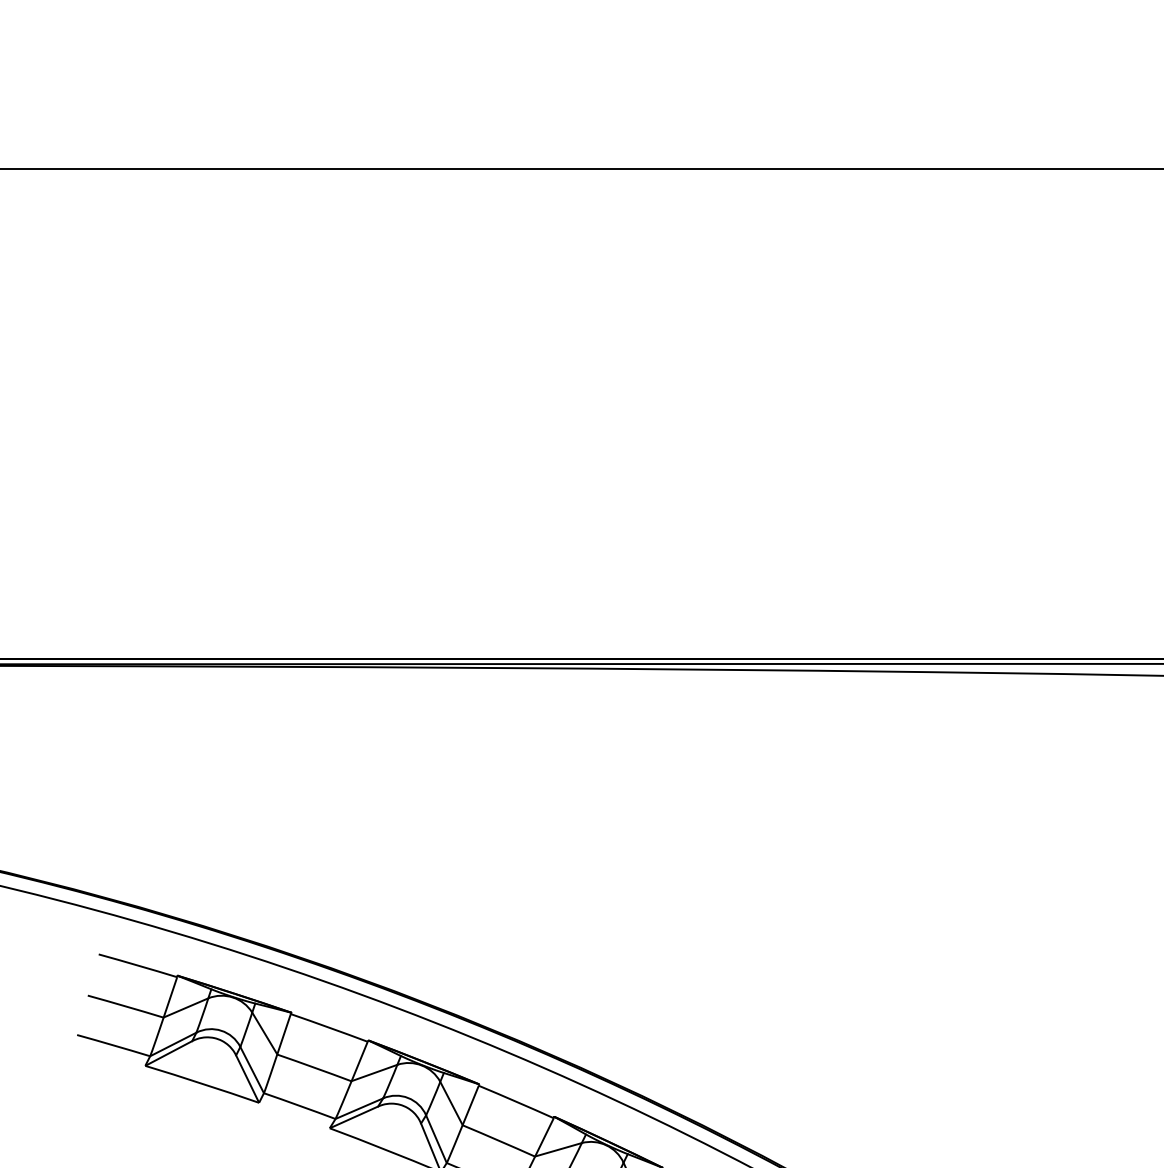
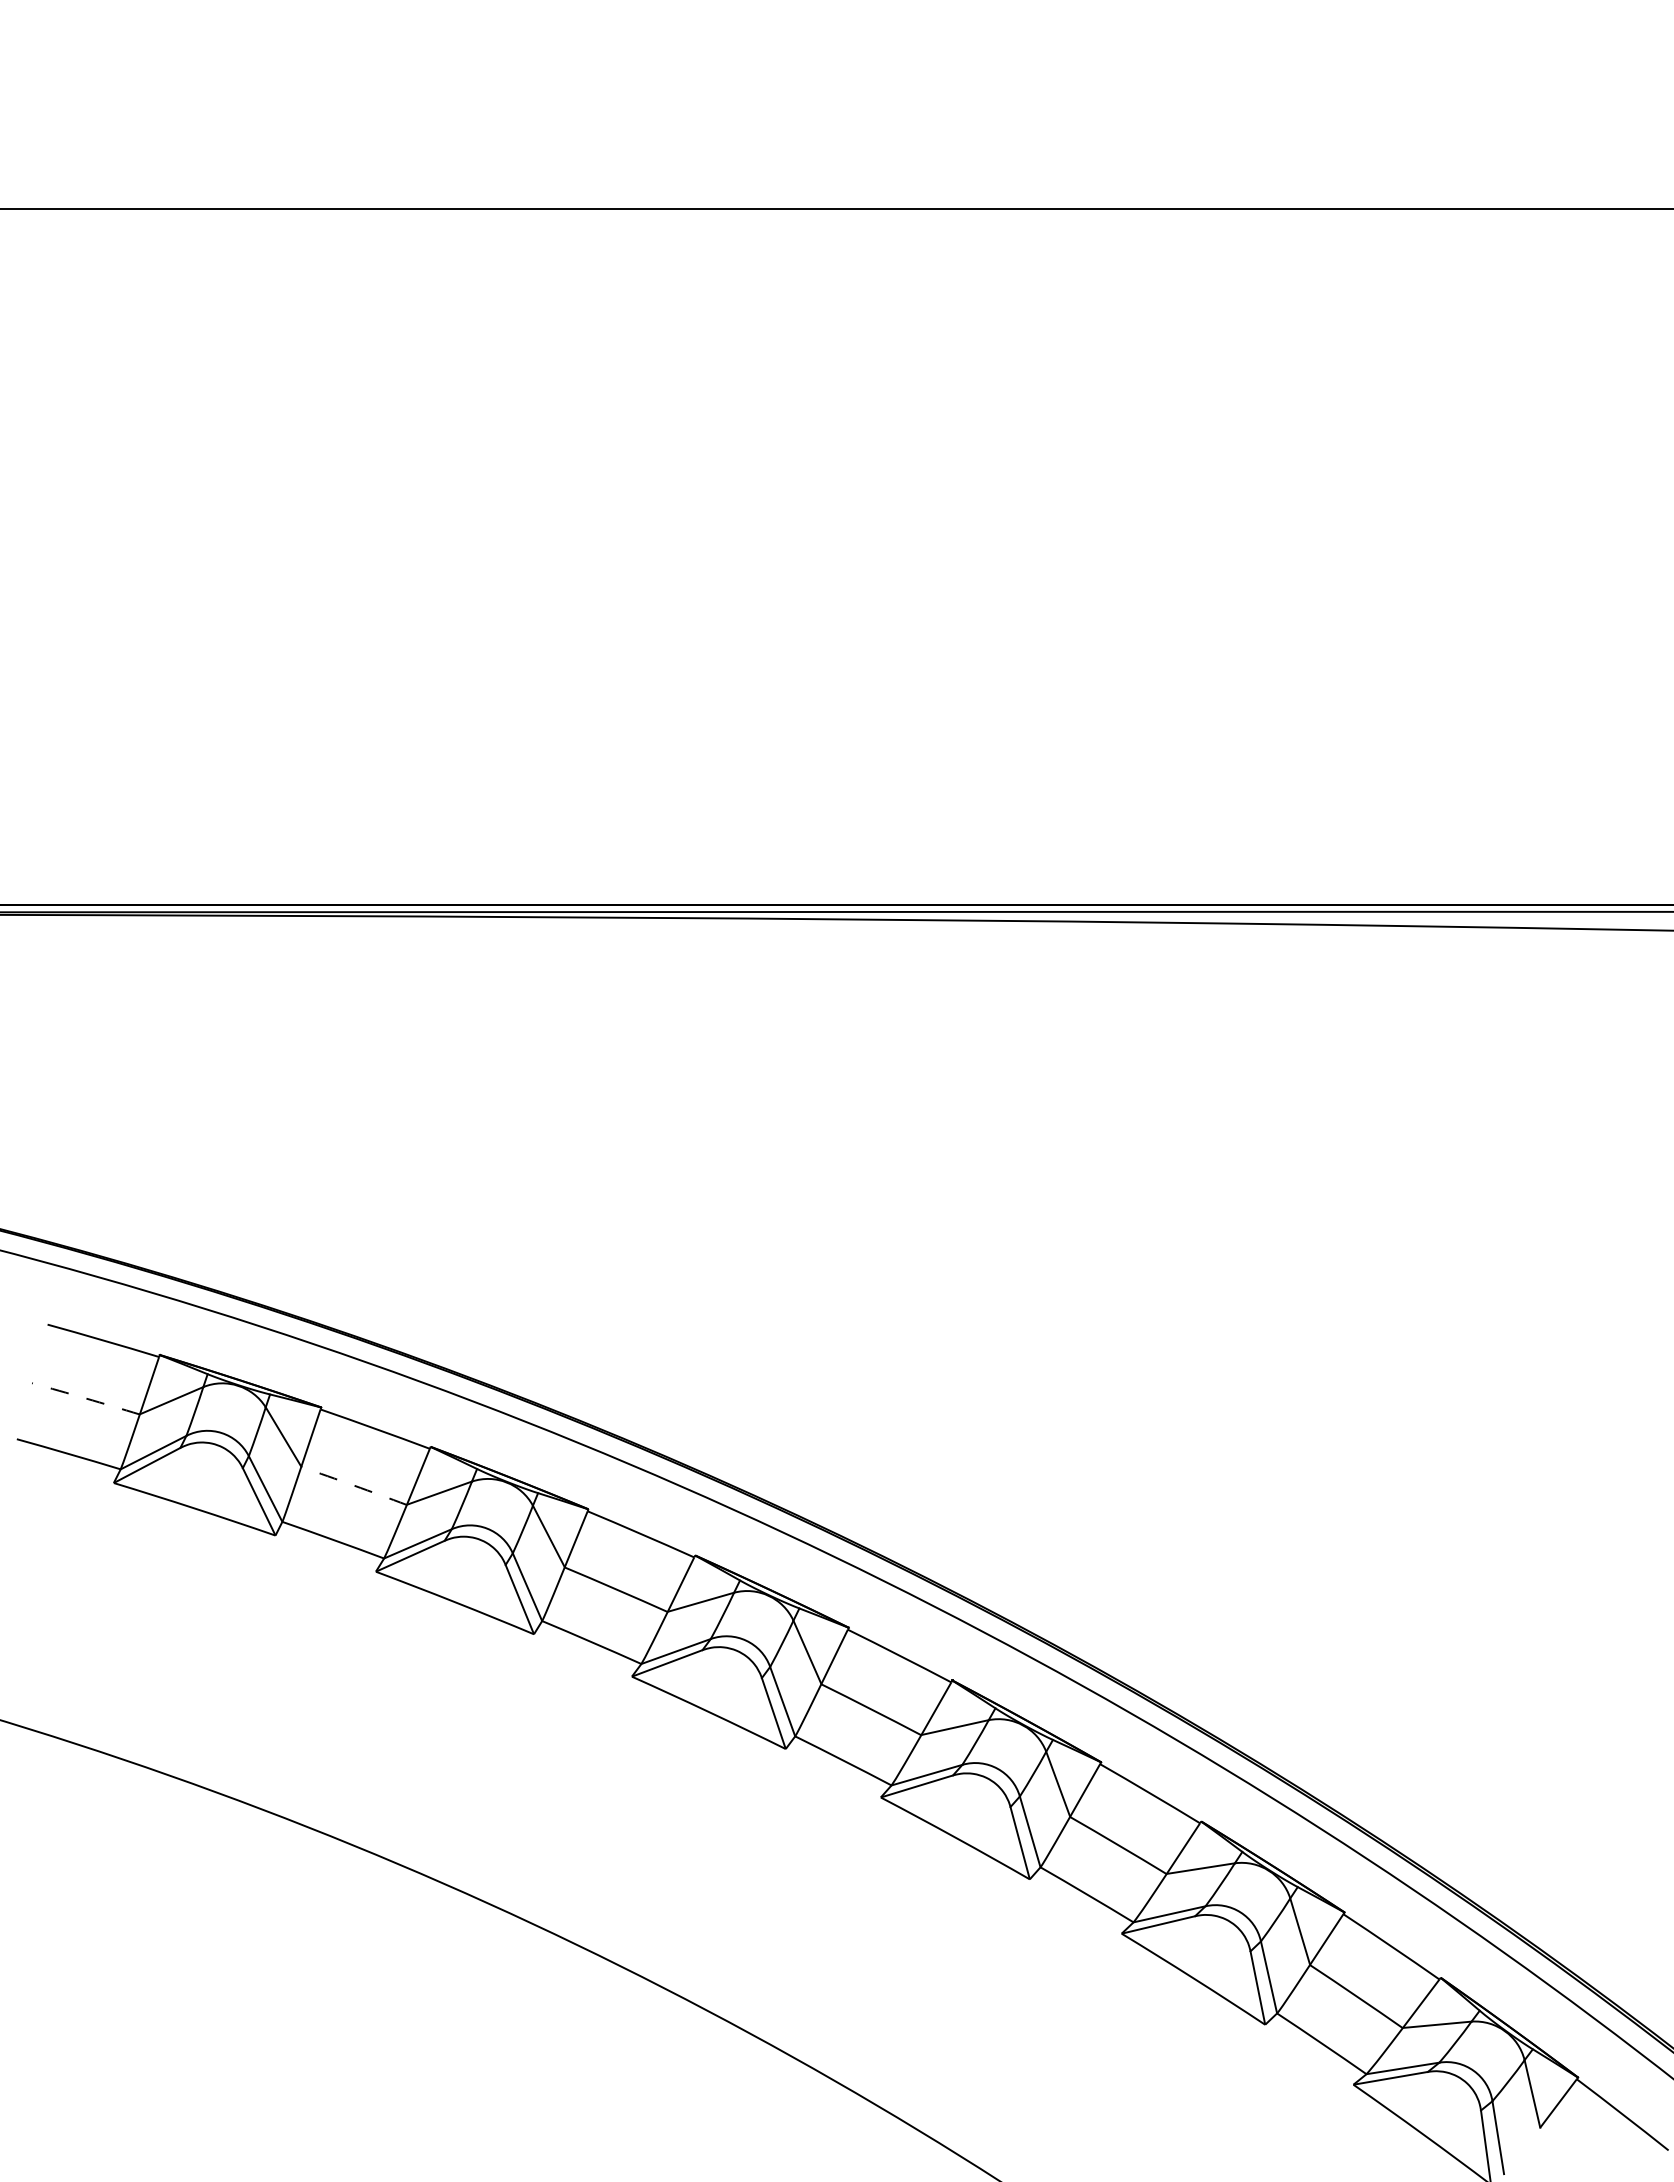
arc: (126, 1006) -> (86, 1398), solid -> dashed
arc: (314, 1067) -> (354, 1485), solid -> dashed

